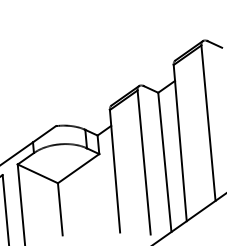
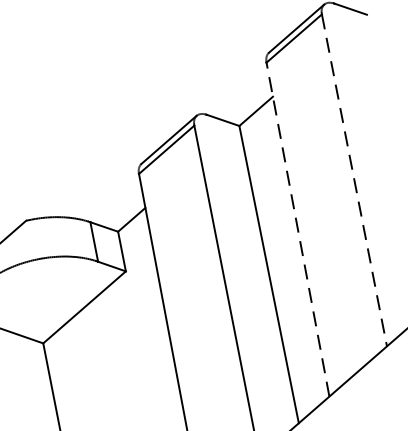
line: (208, 123) -> (354, 181), solid -> dashed
line: (180, 142) -> (298, 228), solid -> dashed

